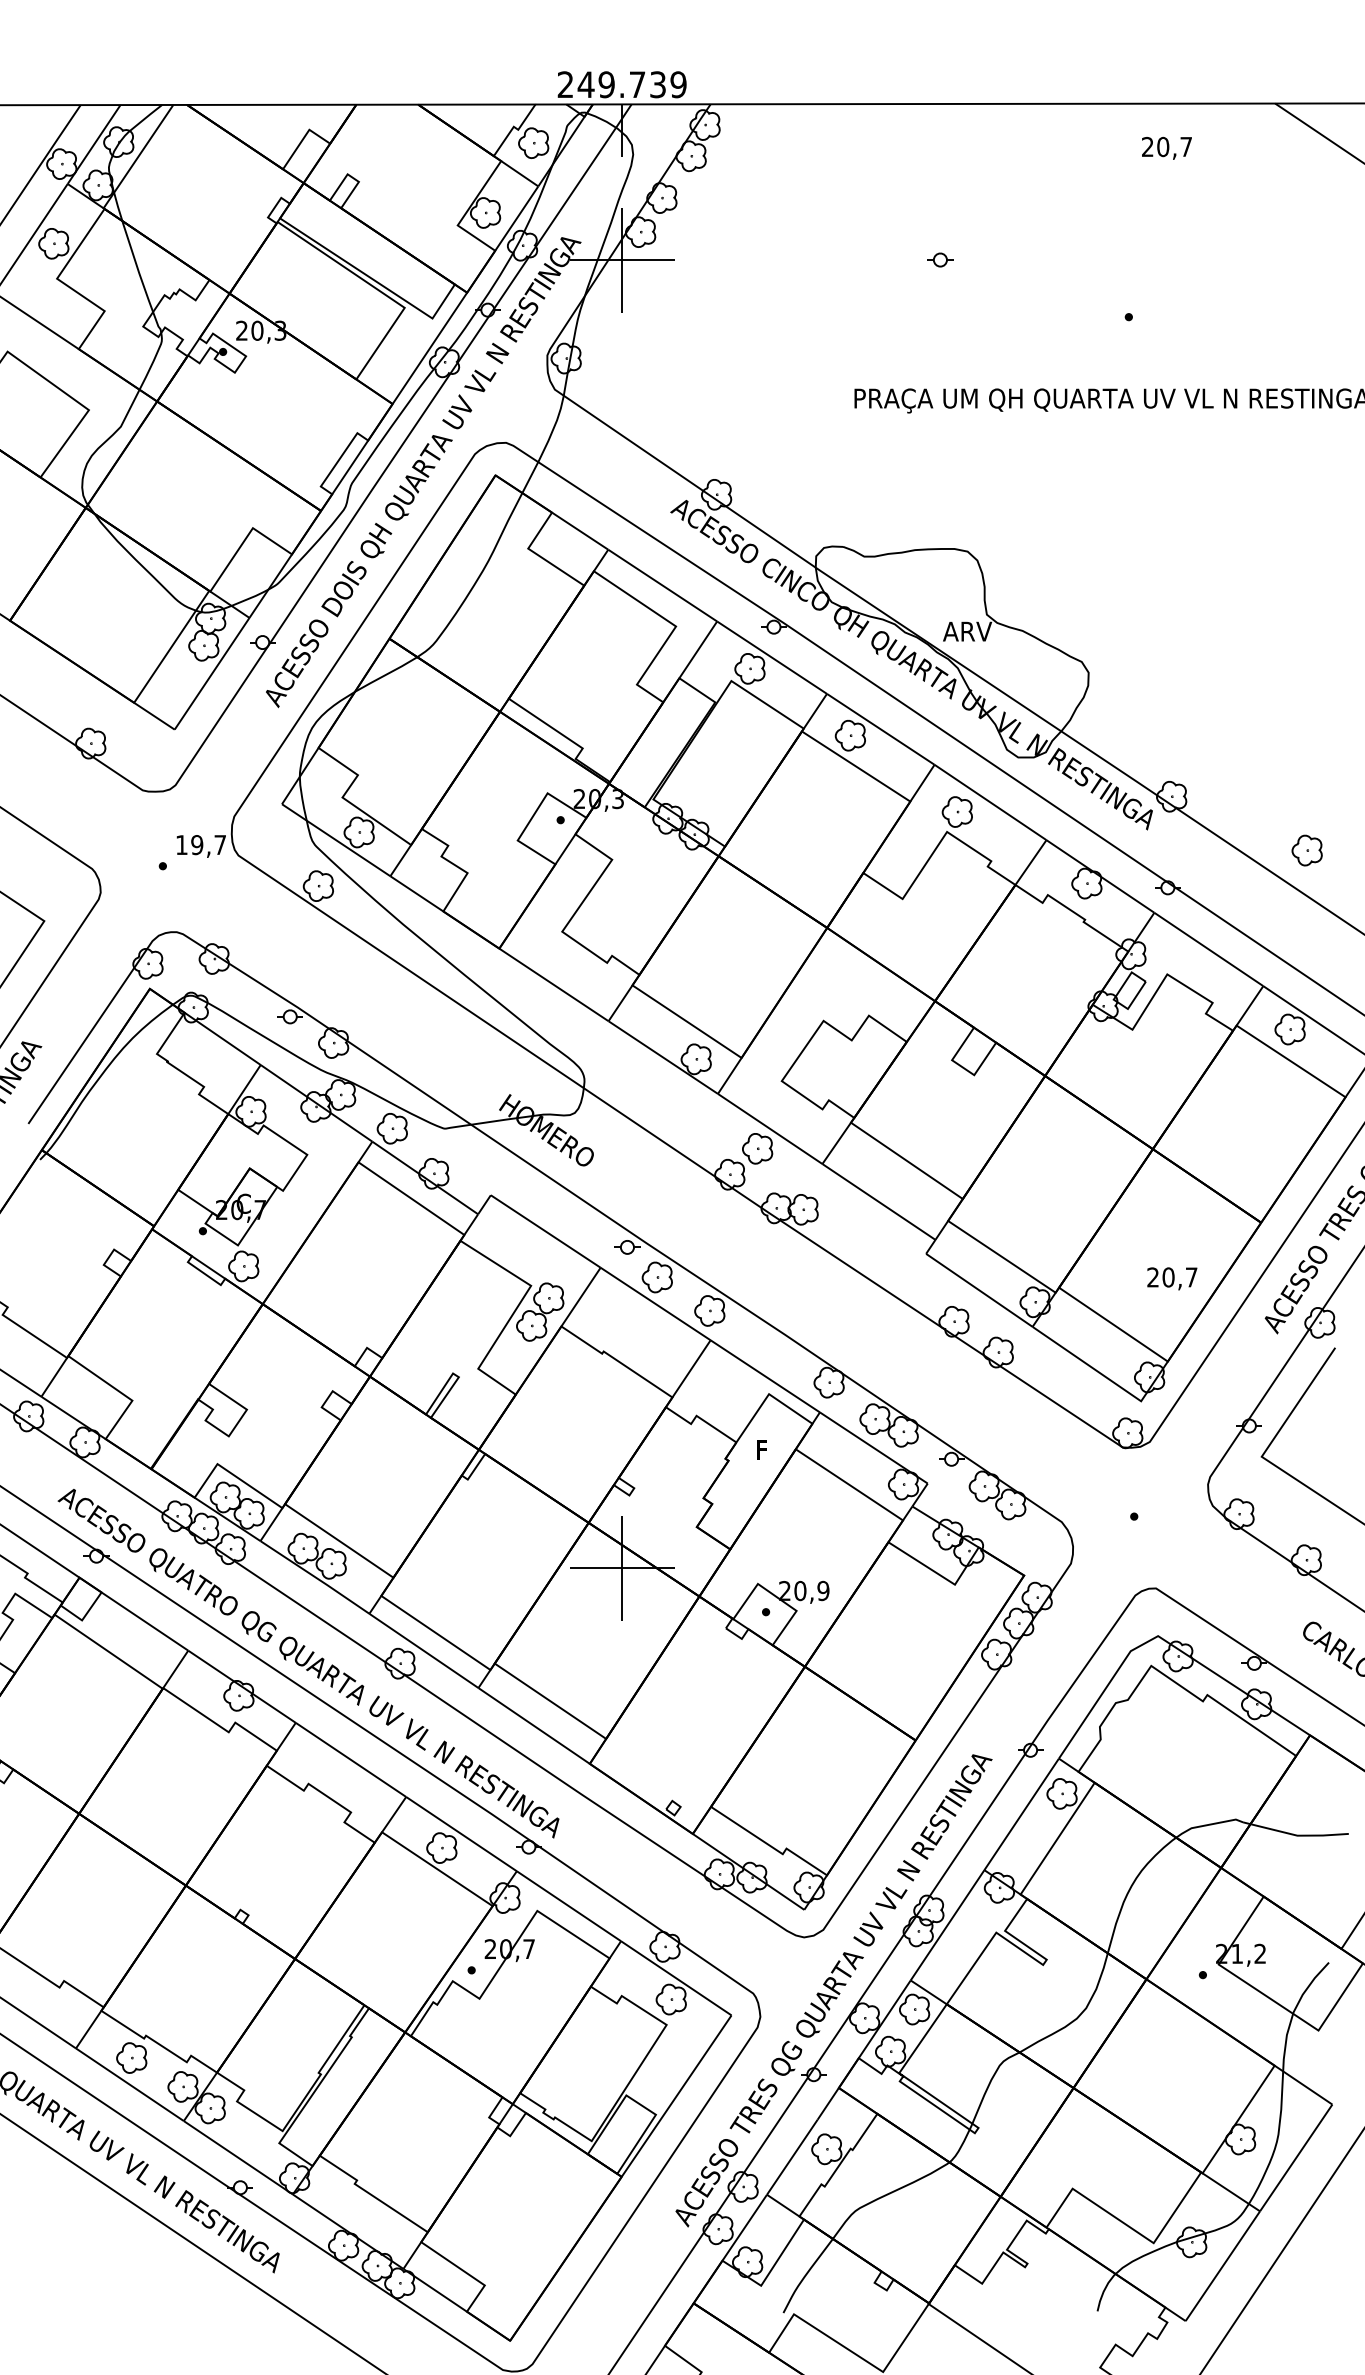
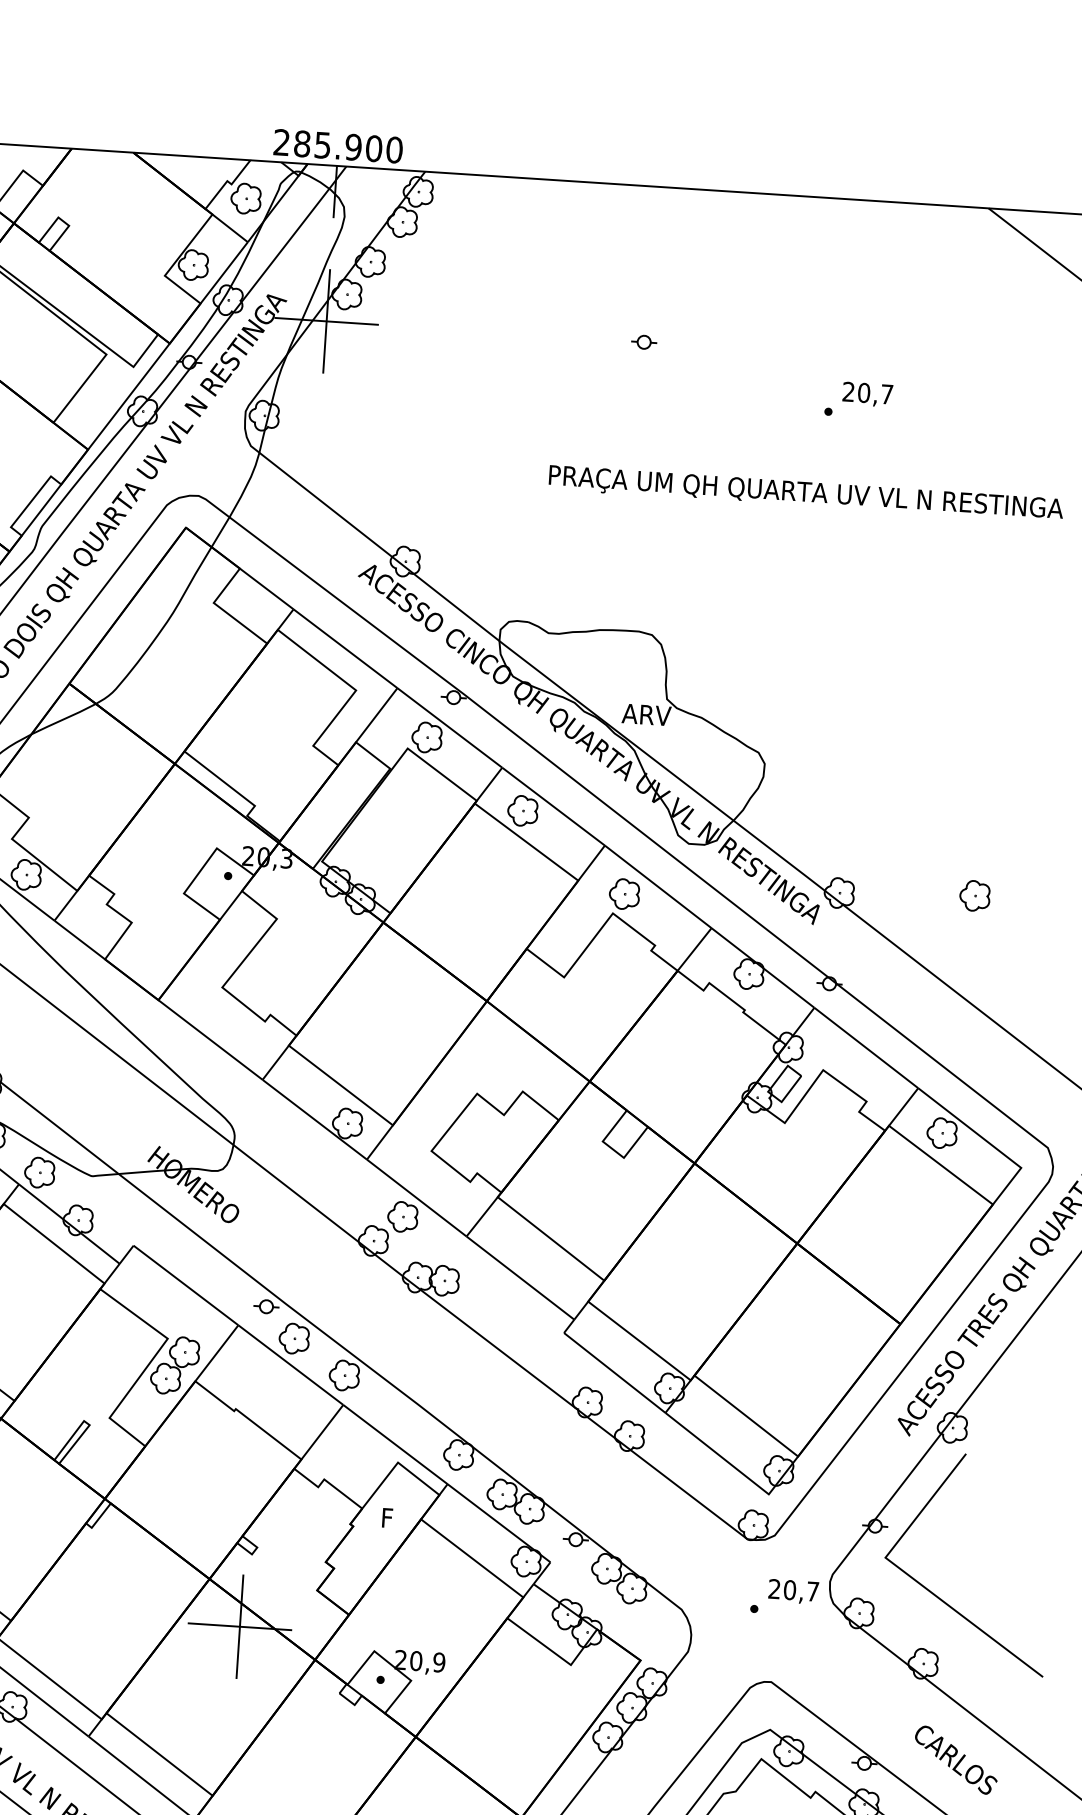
text: (631, 84) -> (347, 146), 249.739 -> 285.900
text: (1166, 147) -> (867, 393), moved
part: (1306, 850) -> (974, 895), moved
text: (1172, 1278) -> (793, 1591), moved

